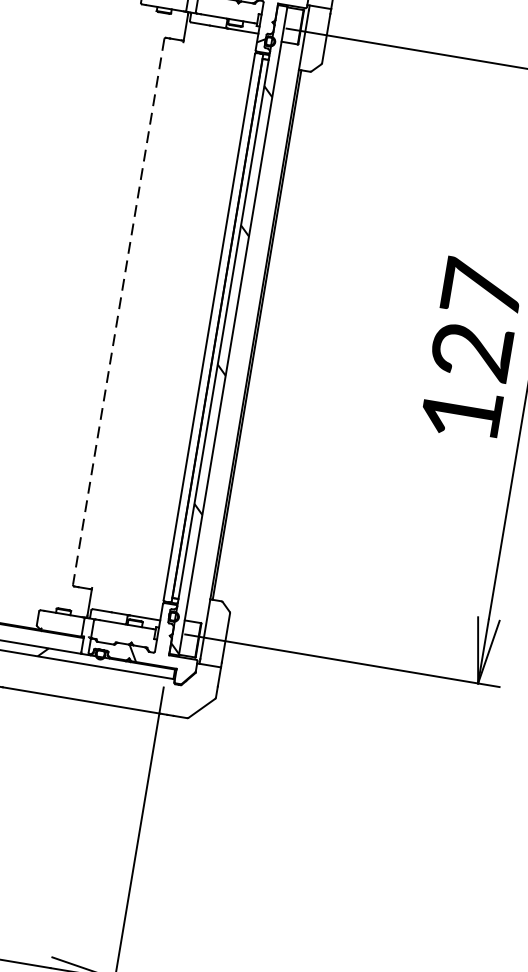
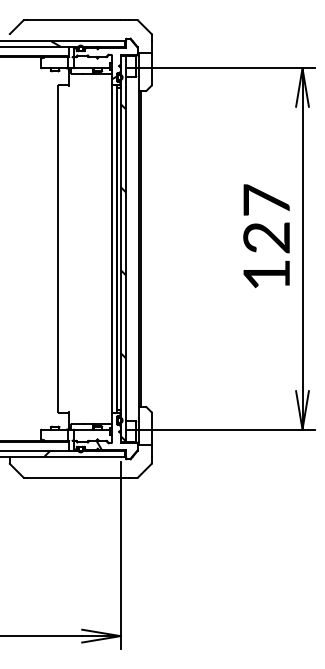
line: (119, 311) -> (58, 248), dashed -> solid

